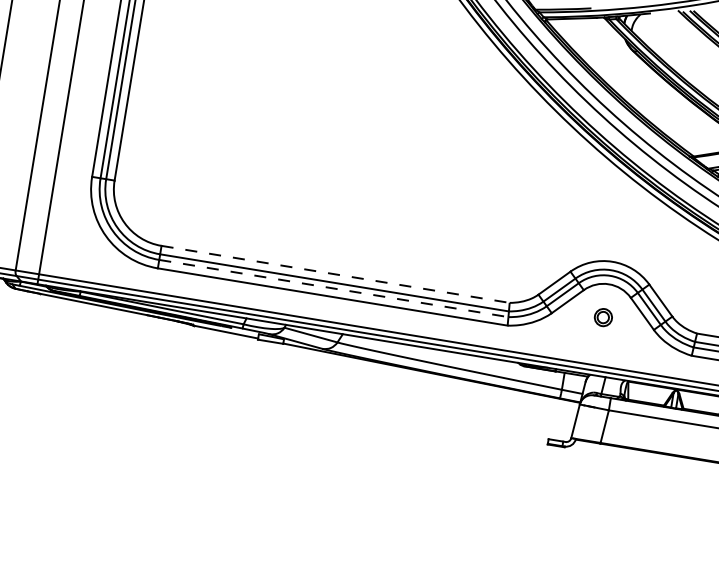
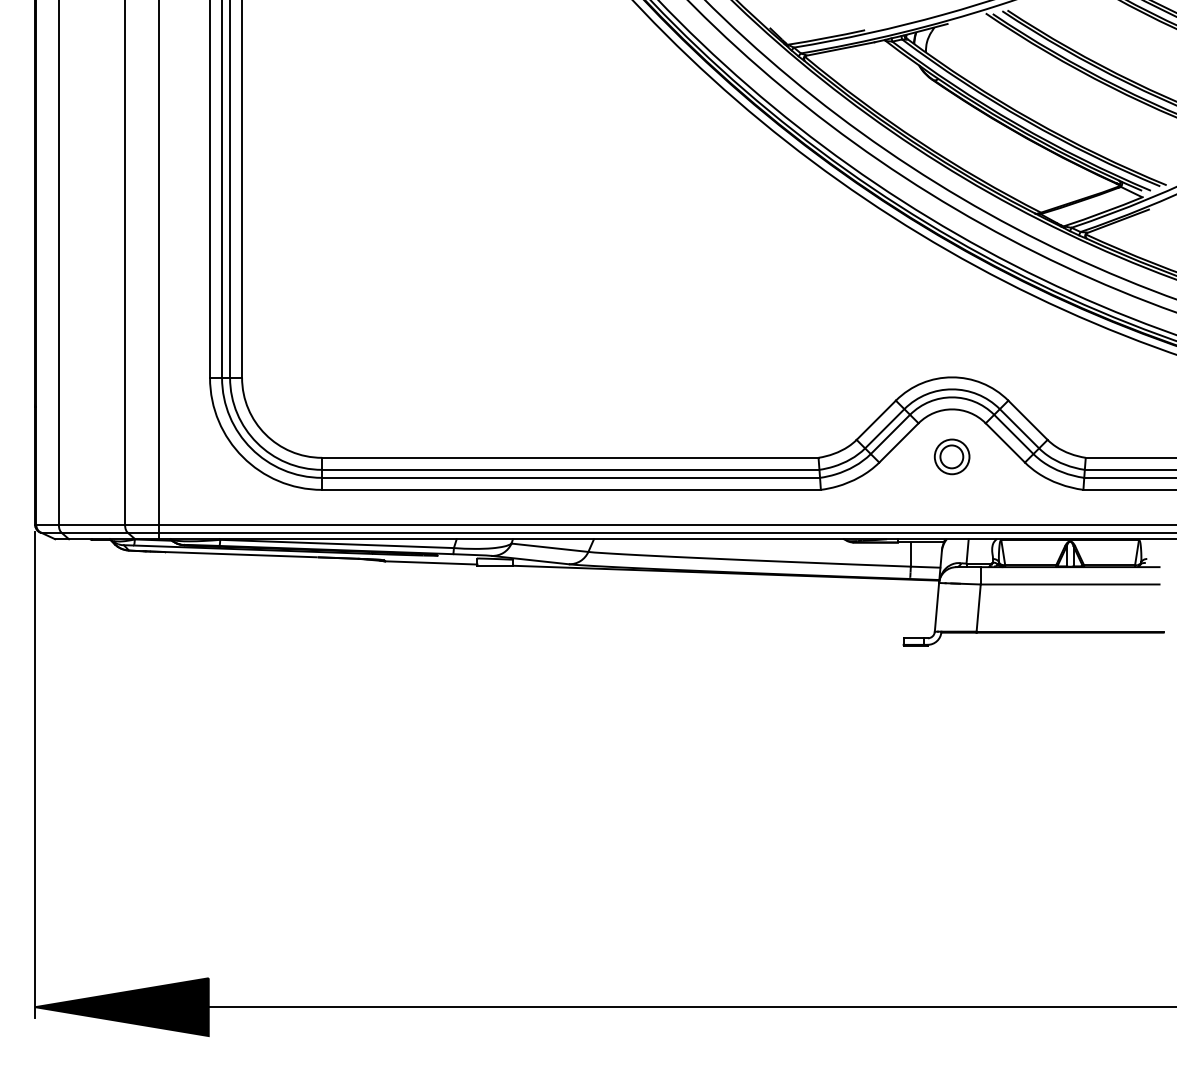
line: (335, 274) -> (570, 457), dashed -> solid
line: (334, 288) -> (571, 477), dashed -> solid
part: (603, 317) -> (951, 456), size x1.43

